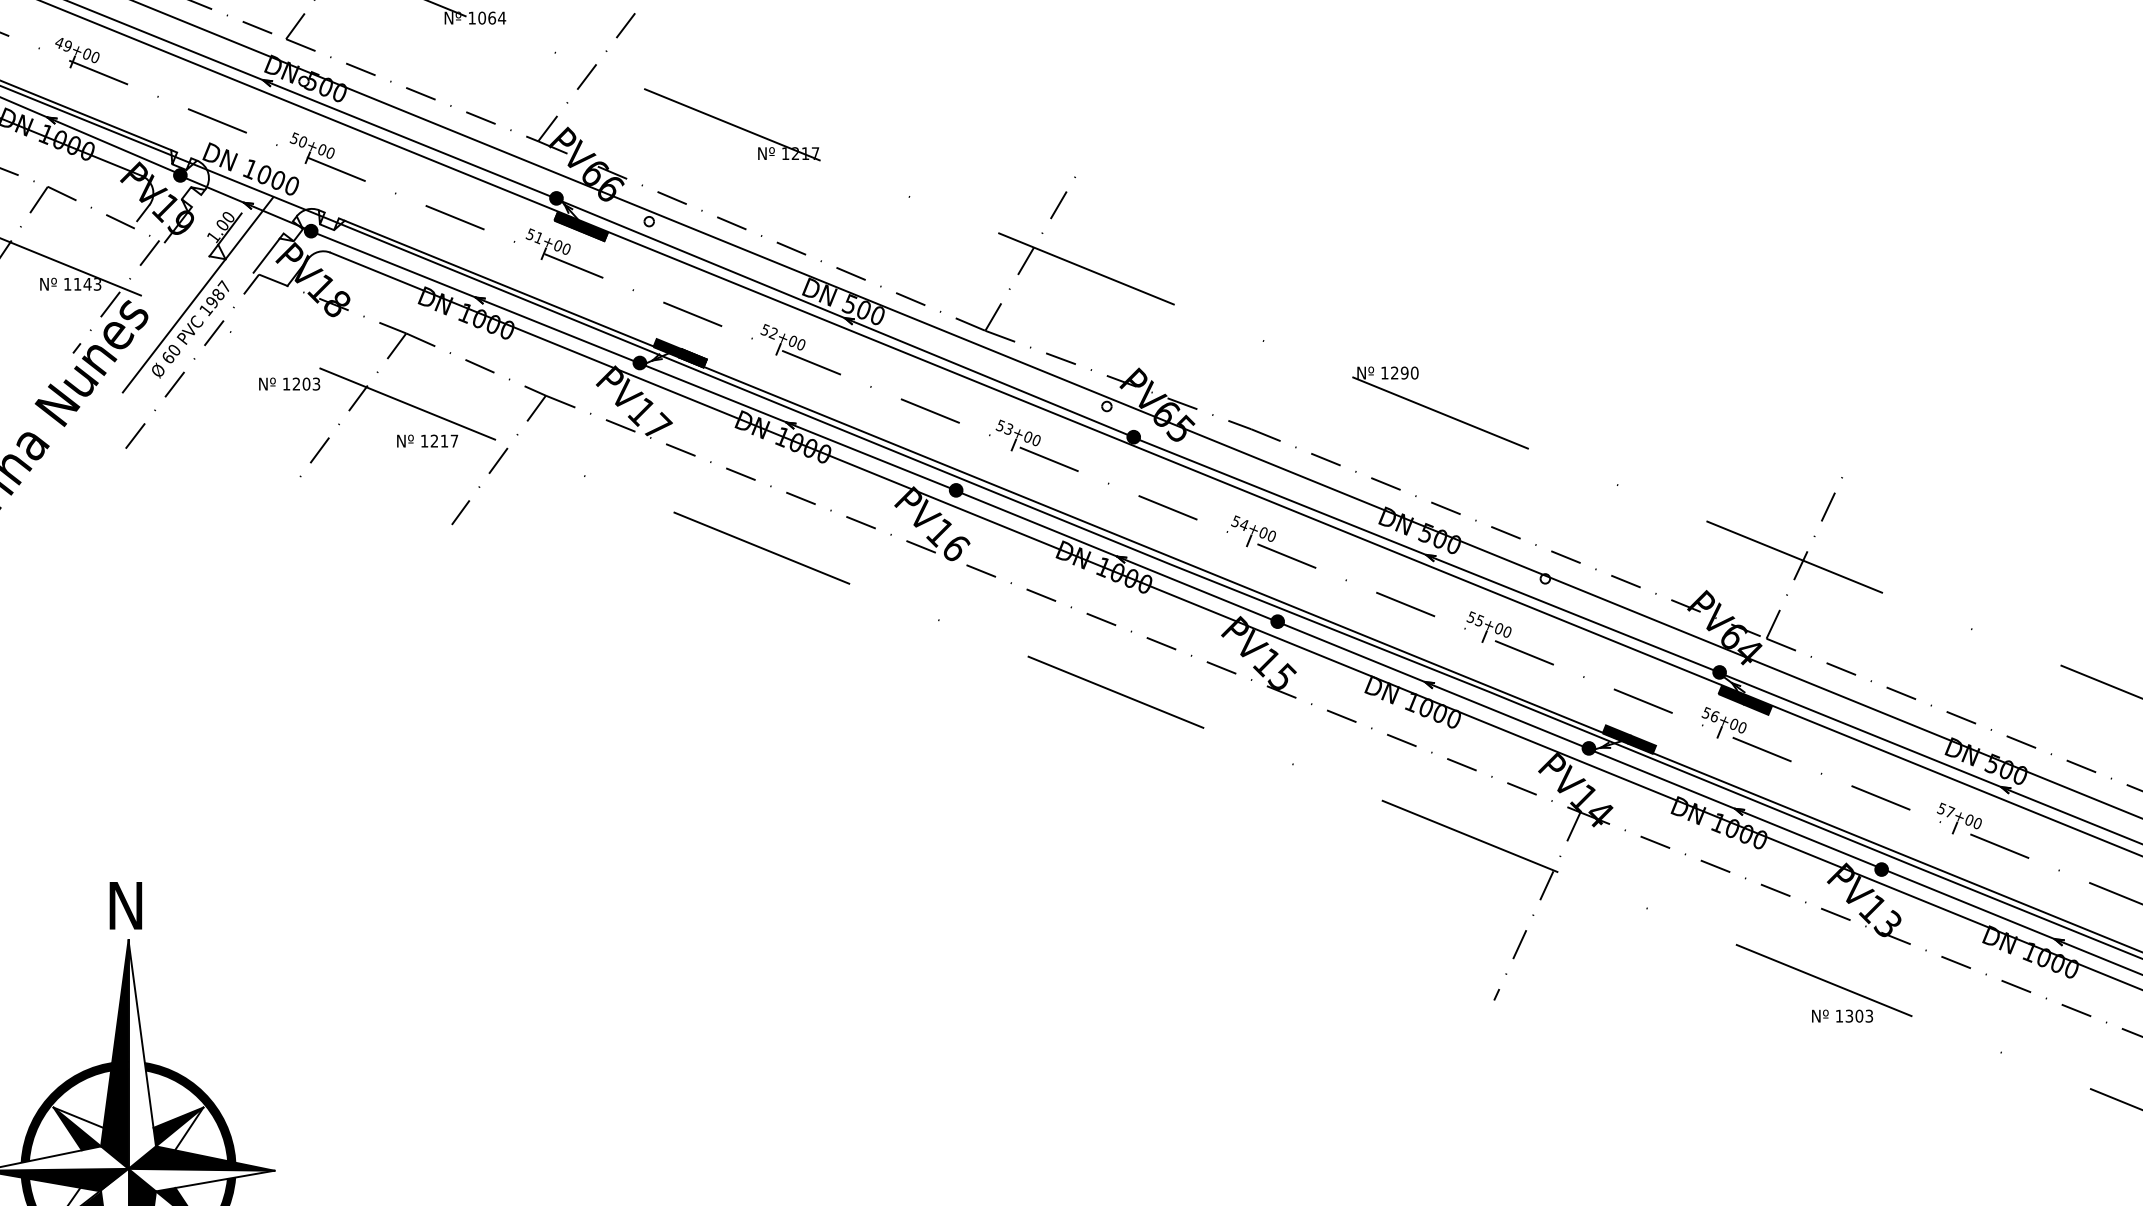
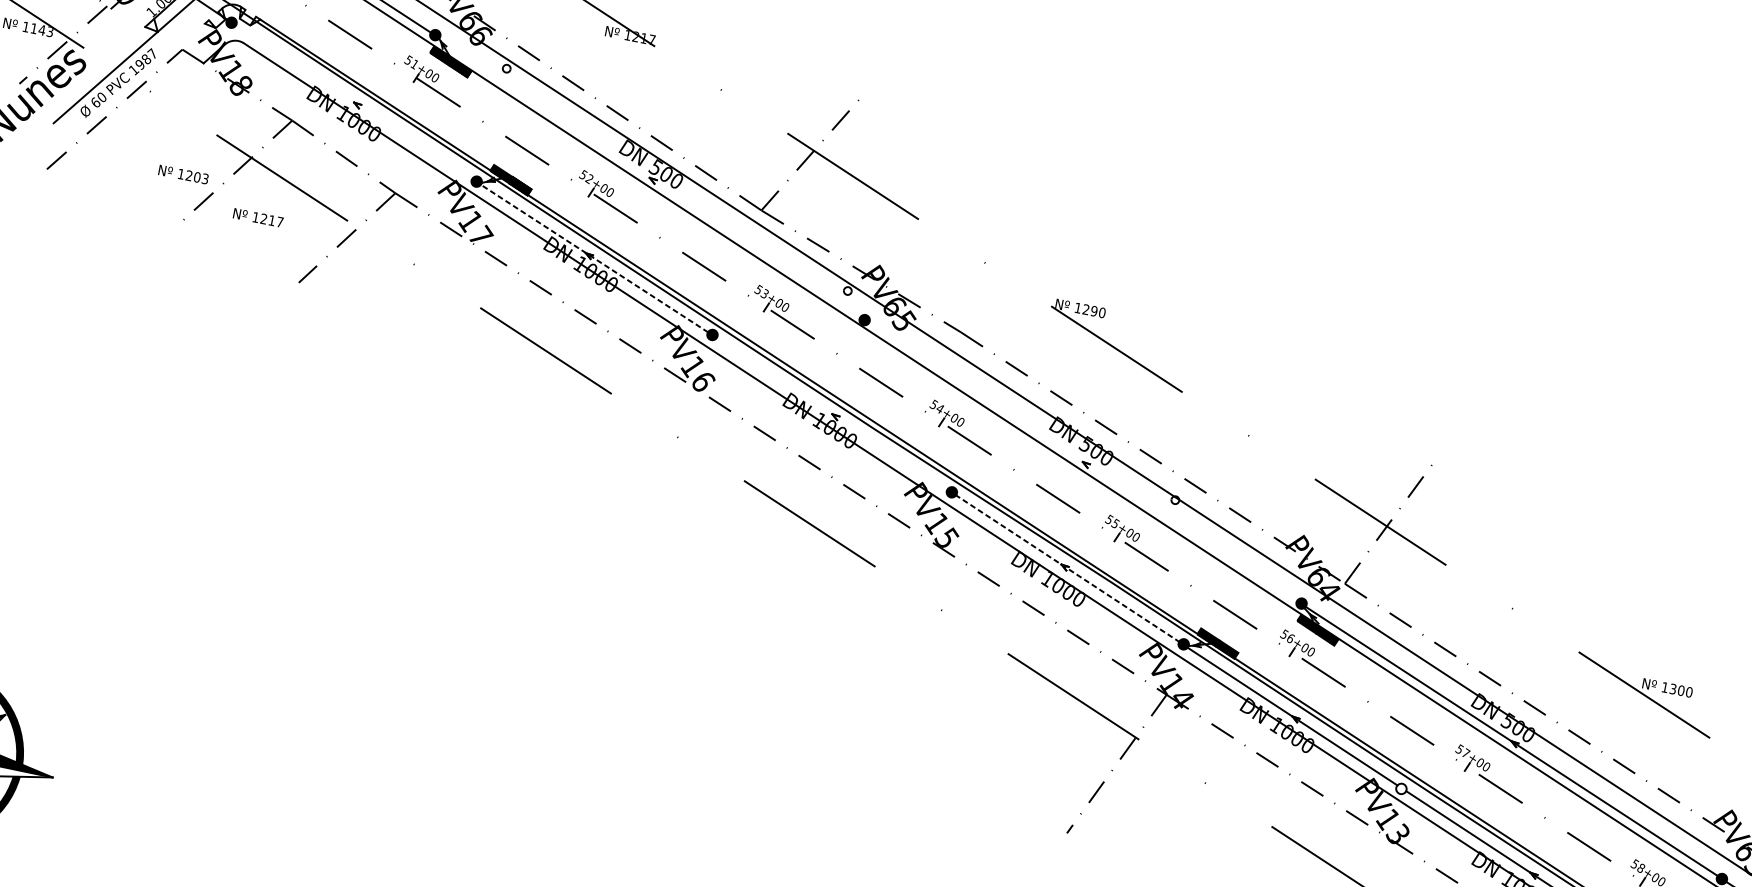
line: (266, 255) -> (191, 35), removed
line: (475, 297) -> (354, 102), removed
line: (844, 317) -> (649, 177), removed
text: (289, 383) -> (183, 174), moved
line: (797, 426) -> (594, 258), solid -> dashed
text: (427, 440) -> (258, 217), moved
line: (1425, 554) -> (1082, 461), removed
line: (1117, 556) -> (832, 414), removed
line: (1433, 685) -> (1067, 568), solid -> dashed
fill: (1881, 869) -> (1401, 788), removed

